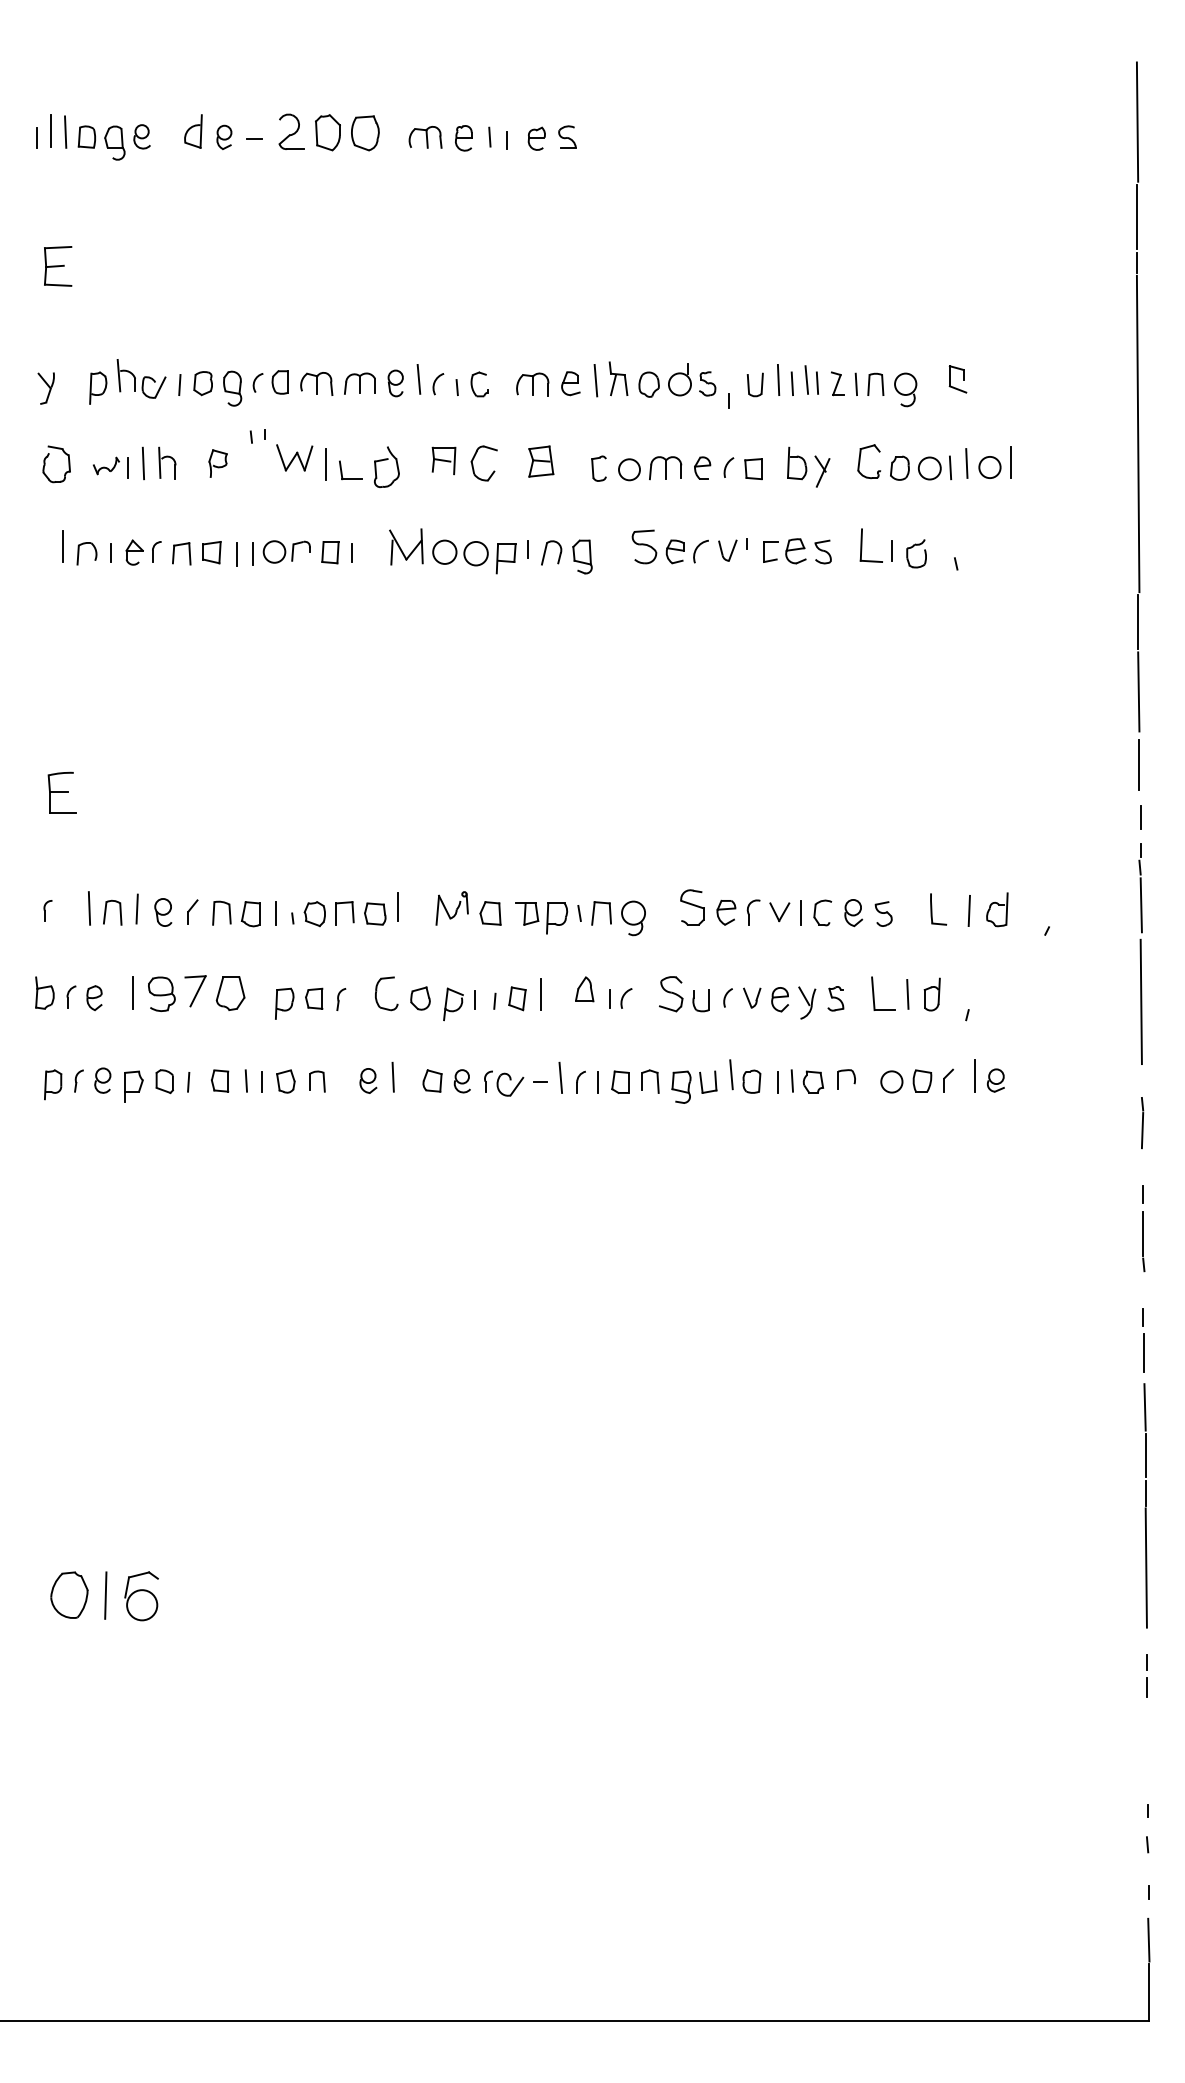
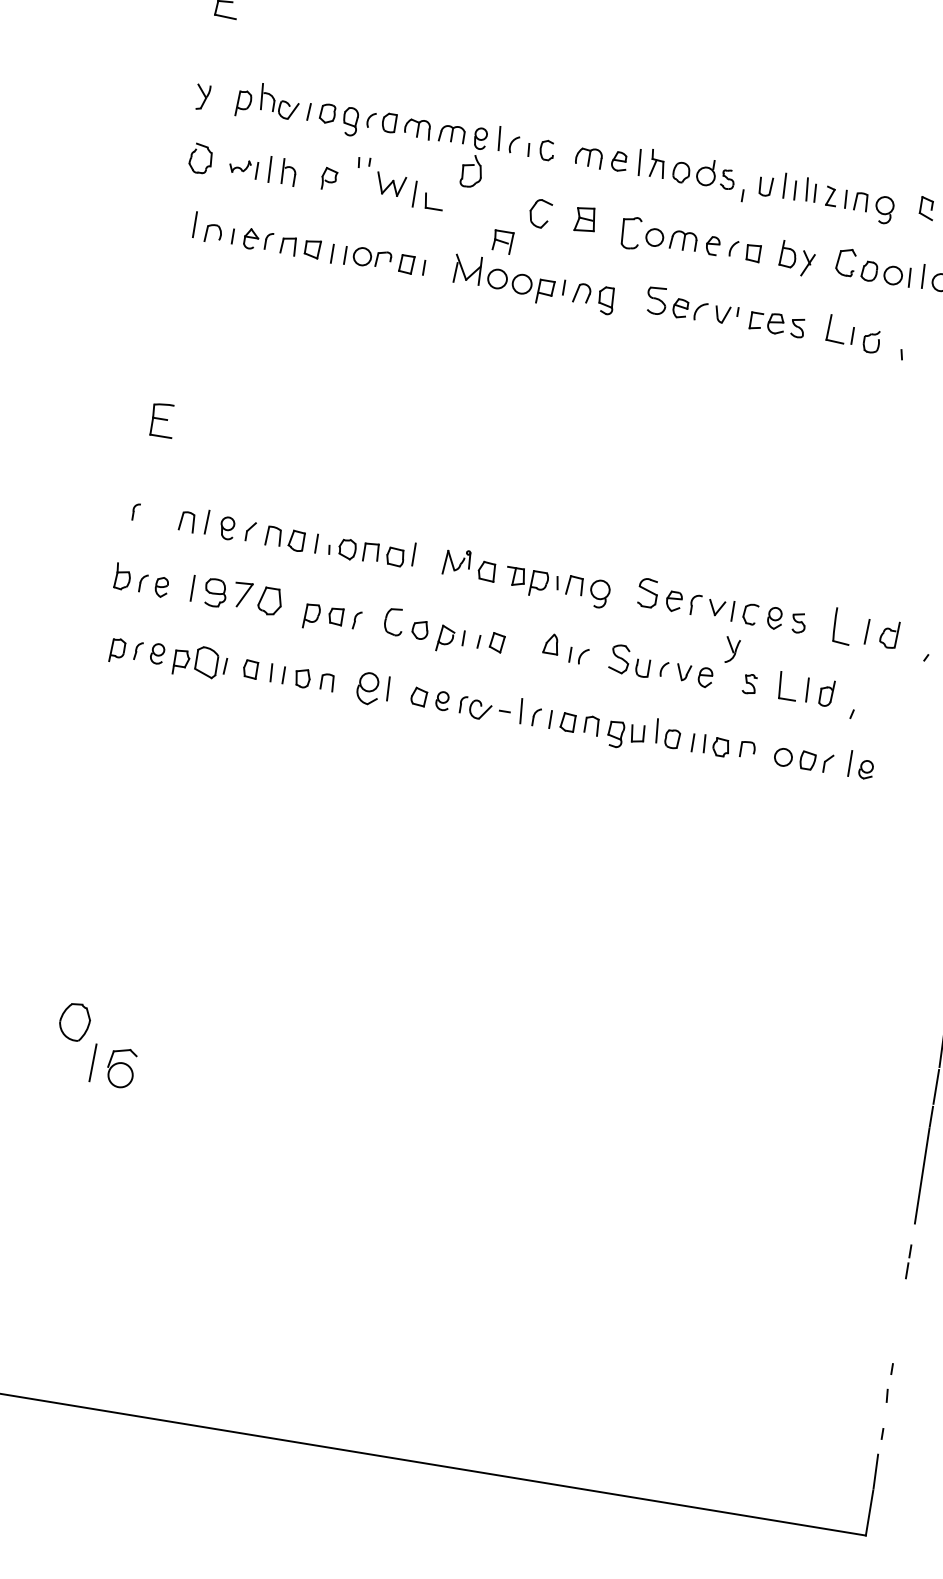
part: (443, 460) -> (502, 241), moved
part: (386, 466) -> (471, 170), moved
part: (598, 468) -> (630, 232), size x1.6
line: (89, 908) -> (169, 515), removed
part: (938, 909) -> (842, 626), size x1.4
line: (540, 994) -> (516, 642), removed
part: (807, 1002) -> (732, 650), moved
part: (368, 1080) -> (368, 688), size x1.6
part: (164, 1081) -> (206, 662), size x1.6
part: (69, 1594) -> (75, 1021), moved

